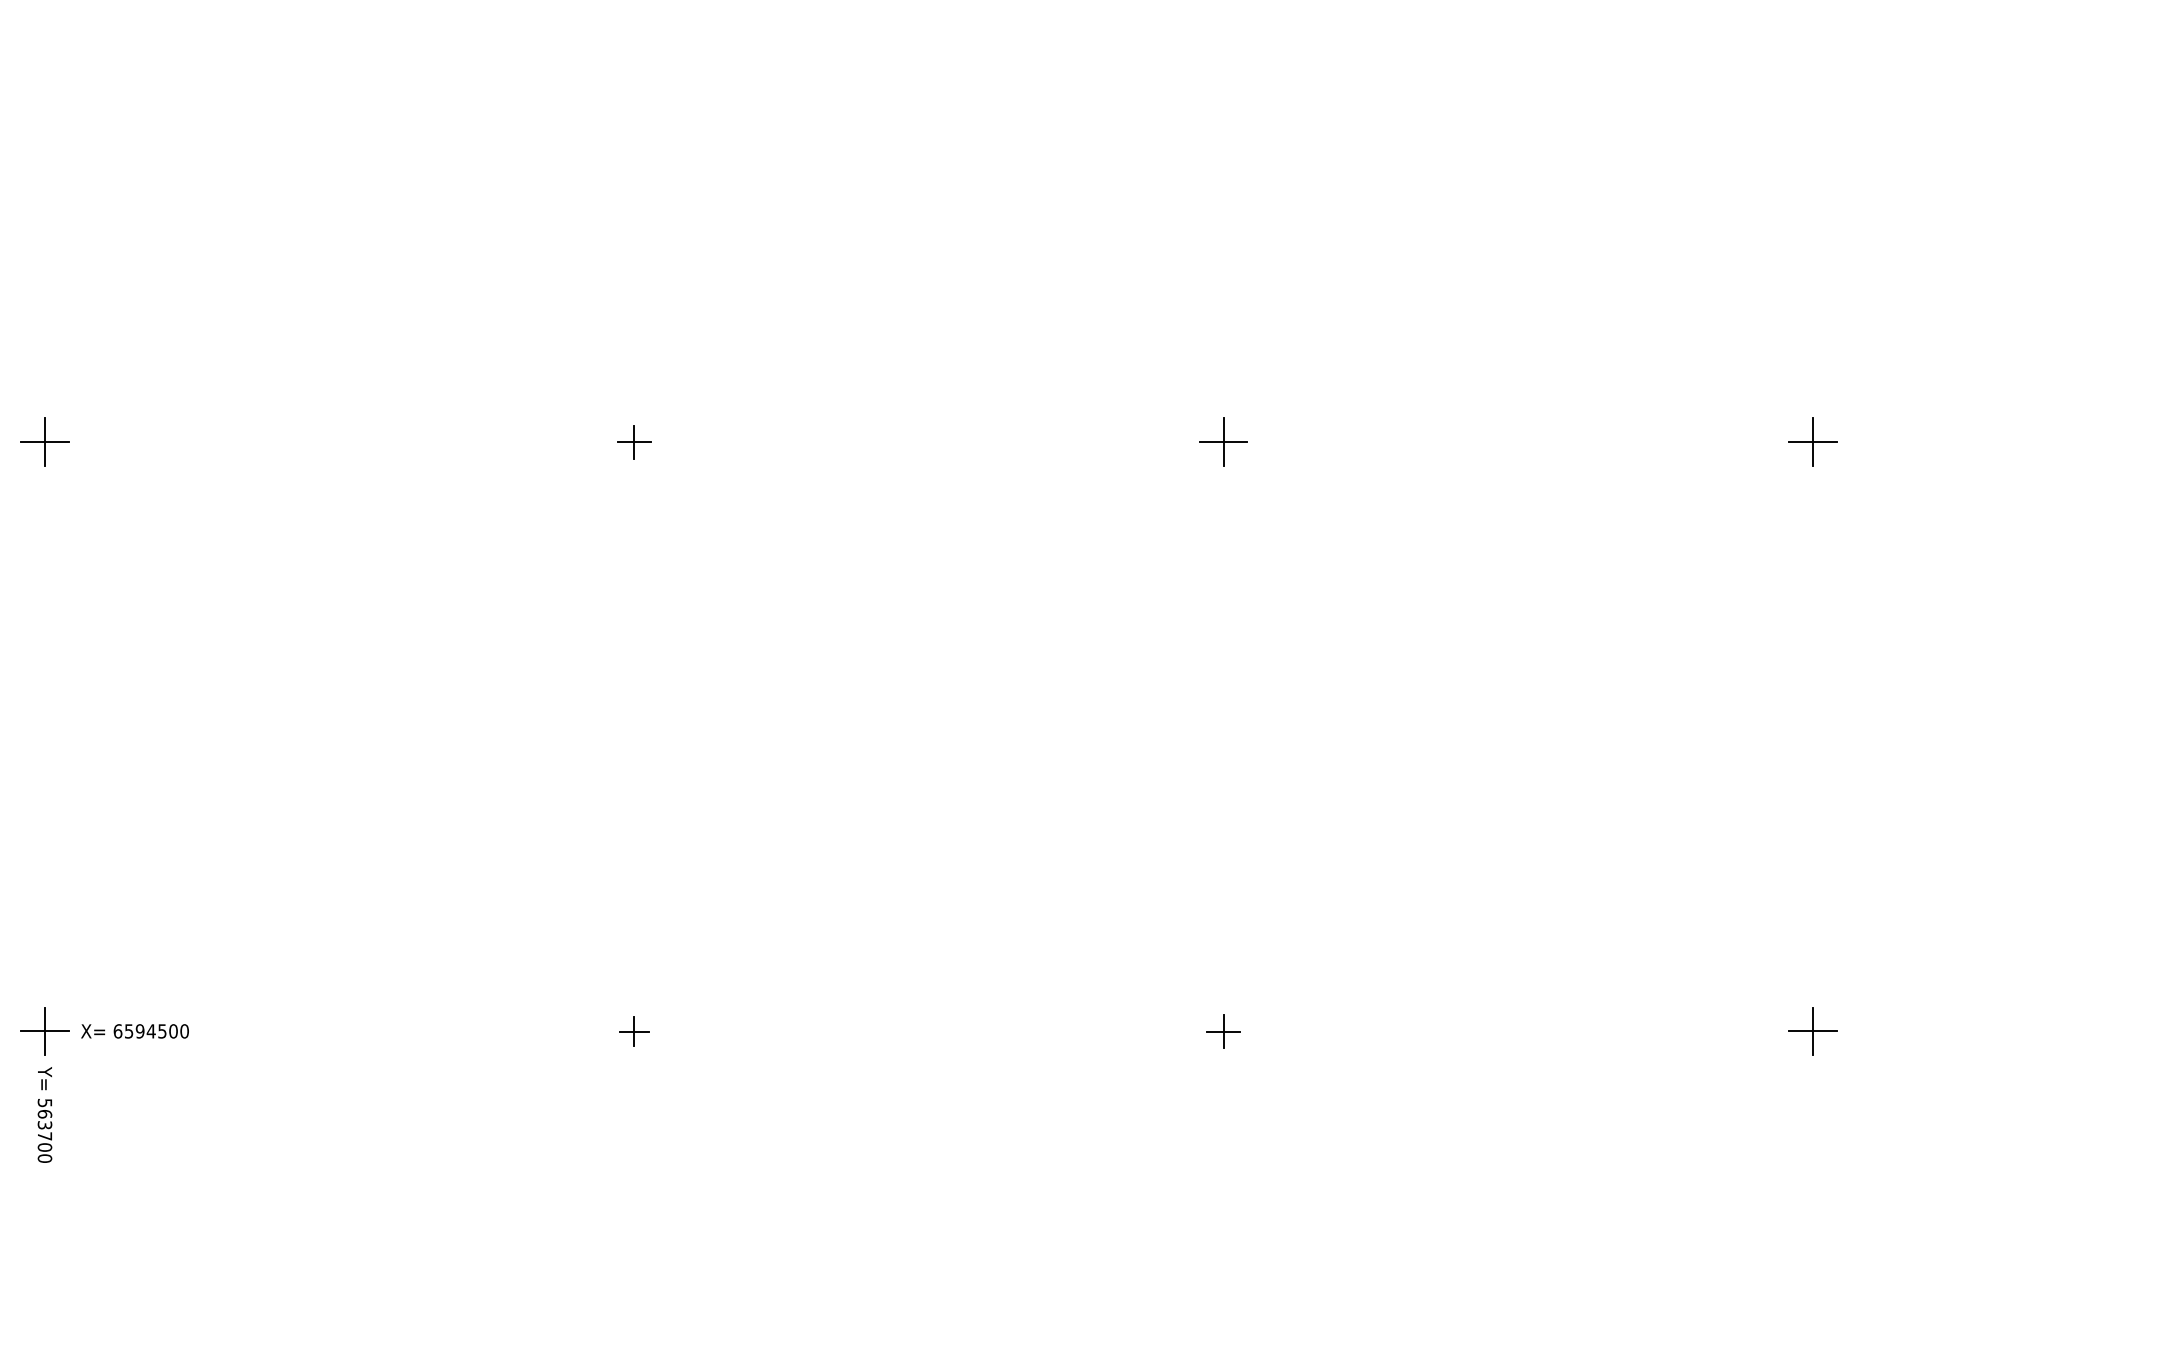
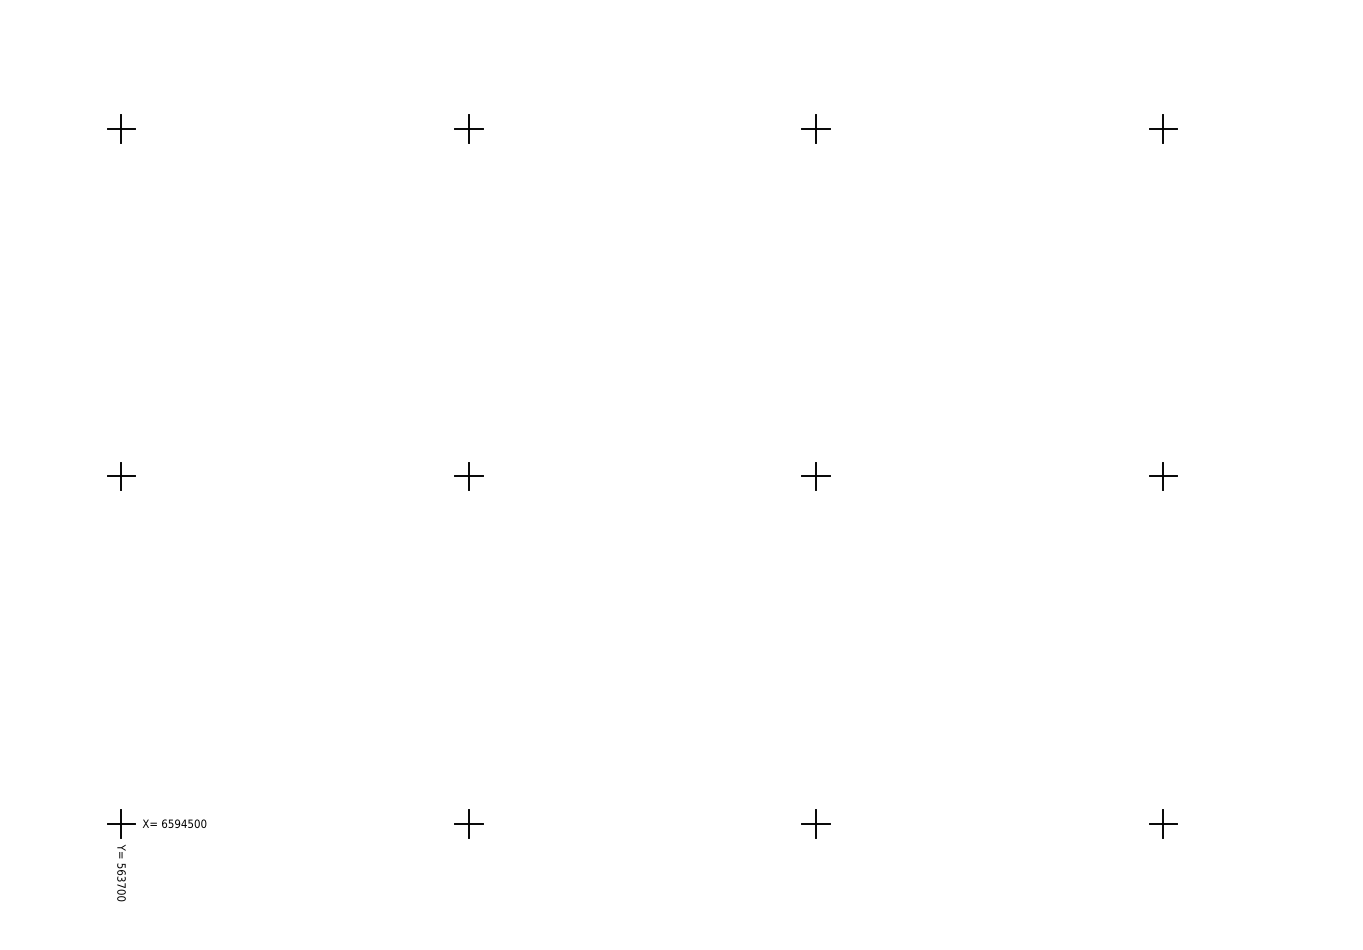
part: (633, 442) -> (468, 476), size x1.43
part: (633, 1030) -> (468, 823), size x1.67
part: (1222, 1030) -> (815, 823), size x1.43

